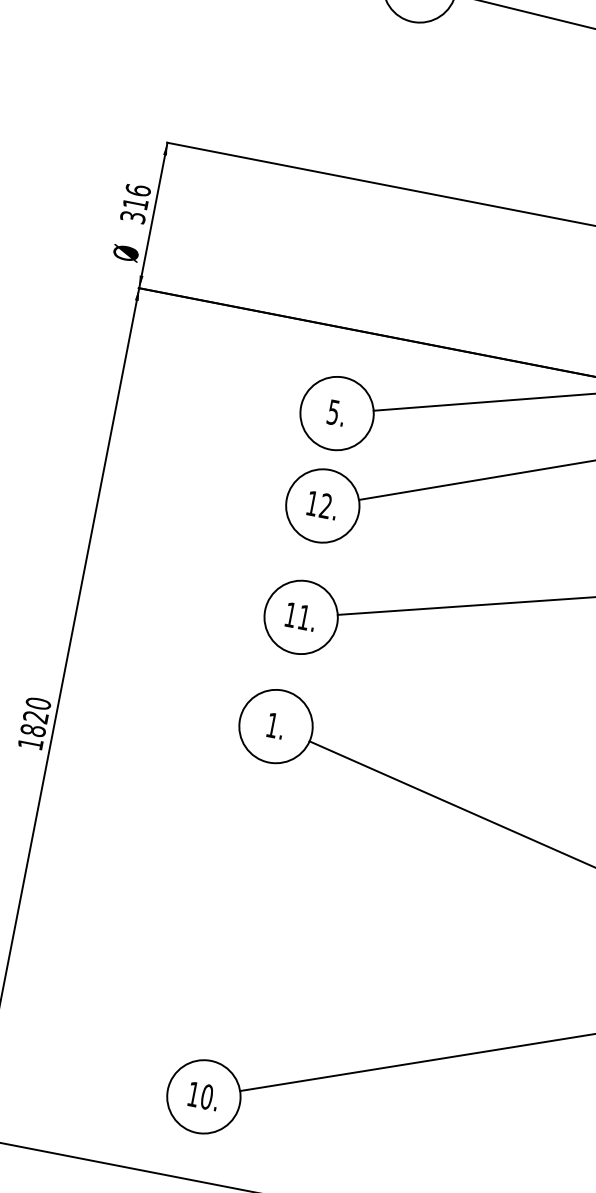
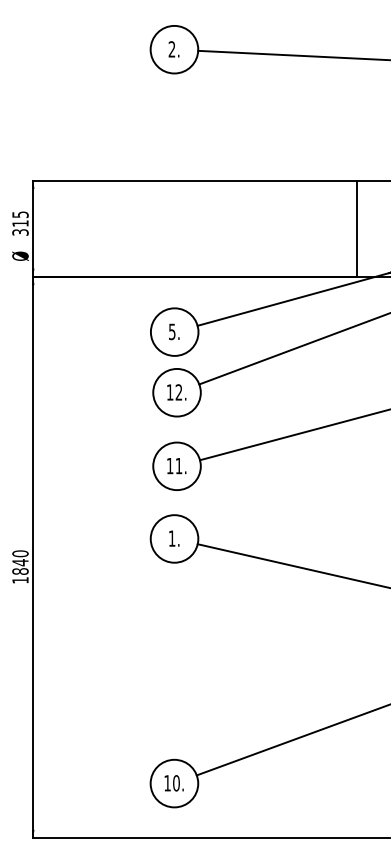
text: (138, 190) -> (20, 214), 316 -> 315
text: (35, 716) -> (20, 562), 1820 -> 1840

